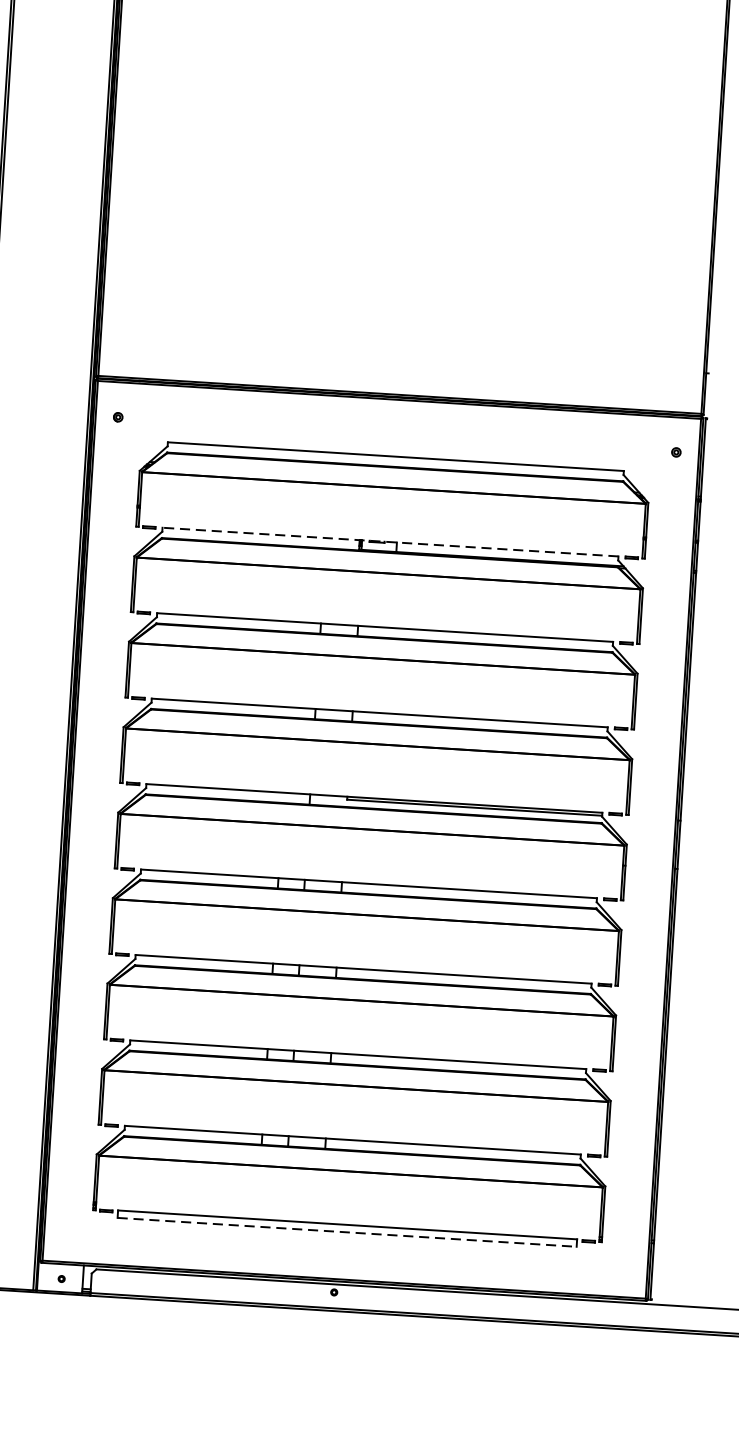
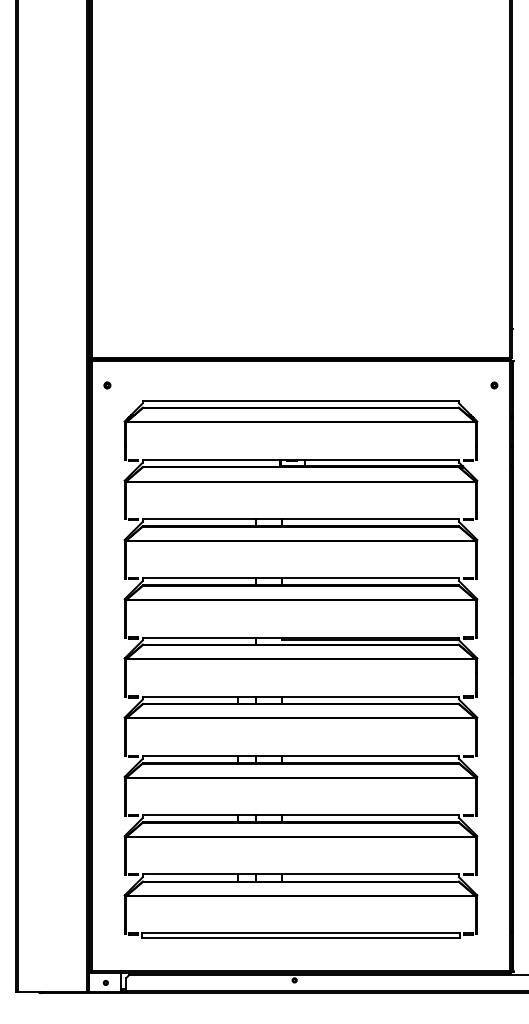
line: (389, 541) -> (300, 459), dashed -> solid
line: (347, 1232) -> (301, 938), dashed -> solid

